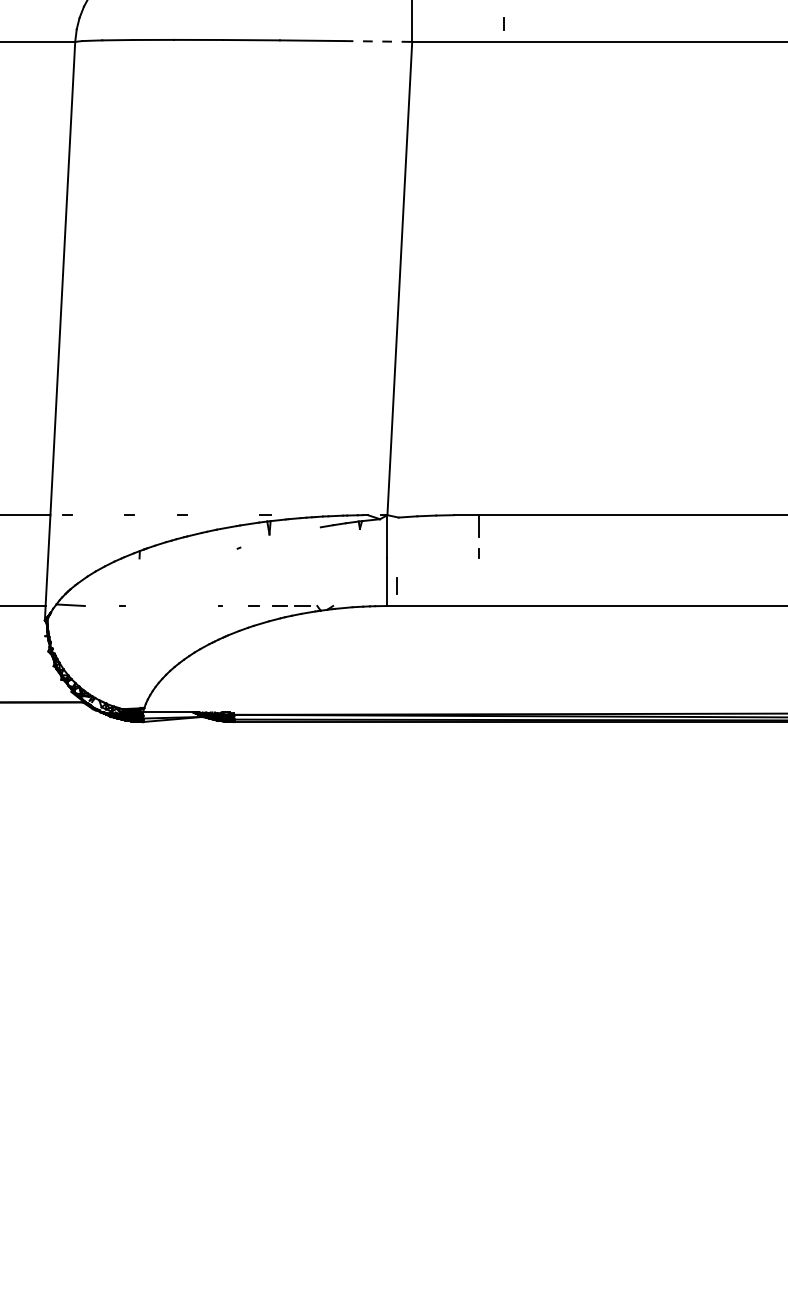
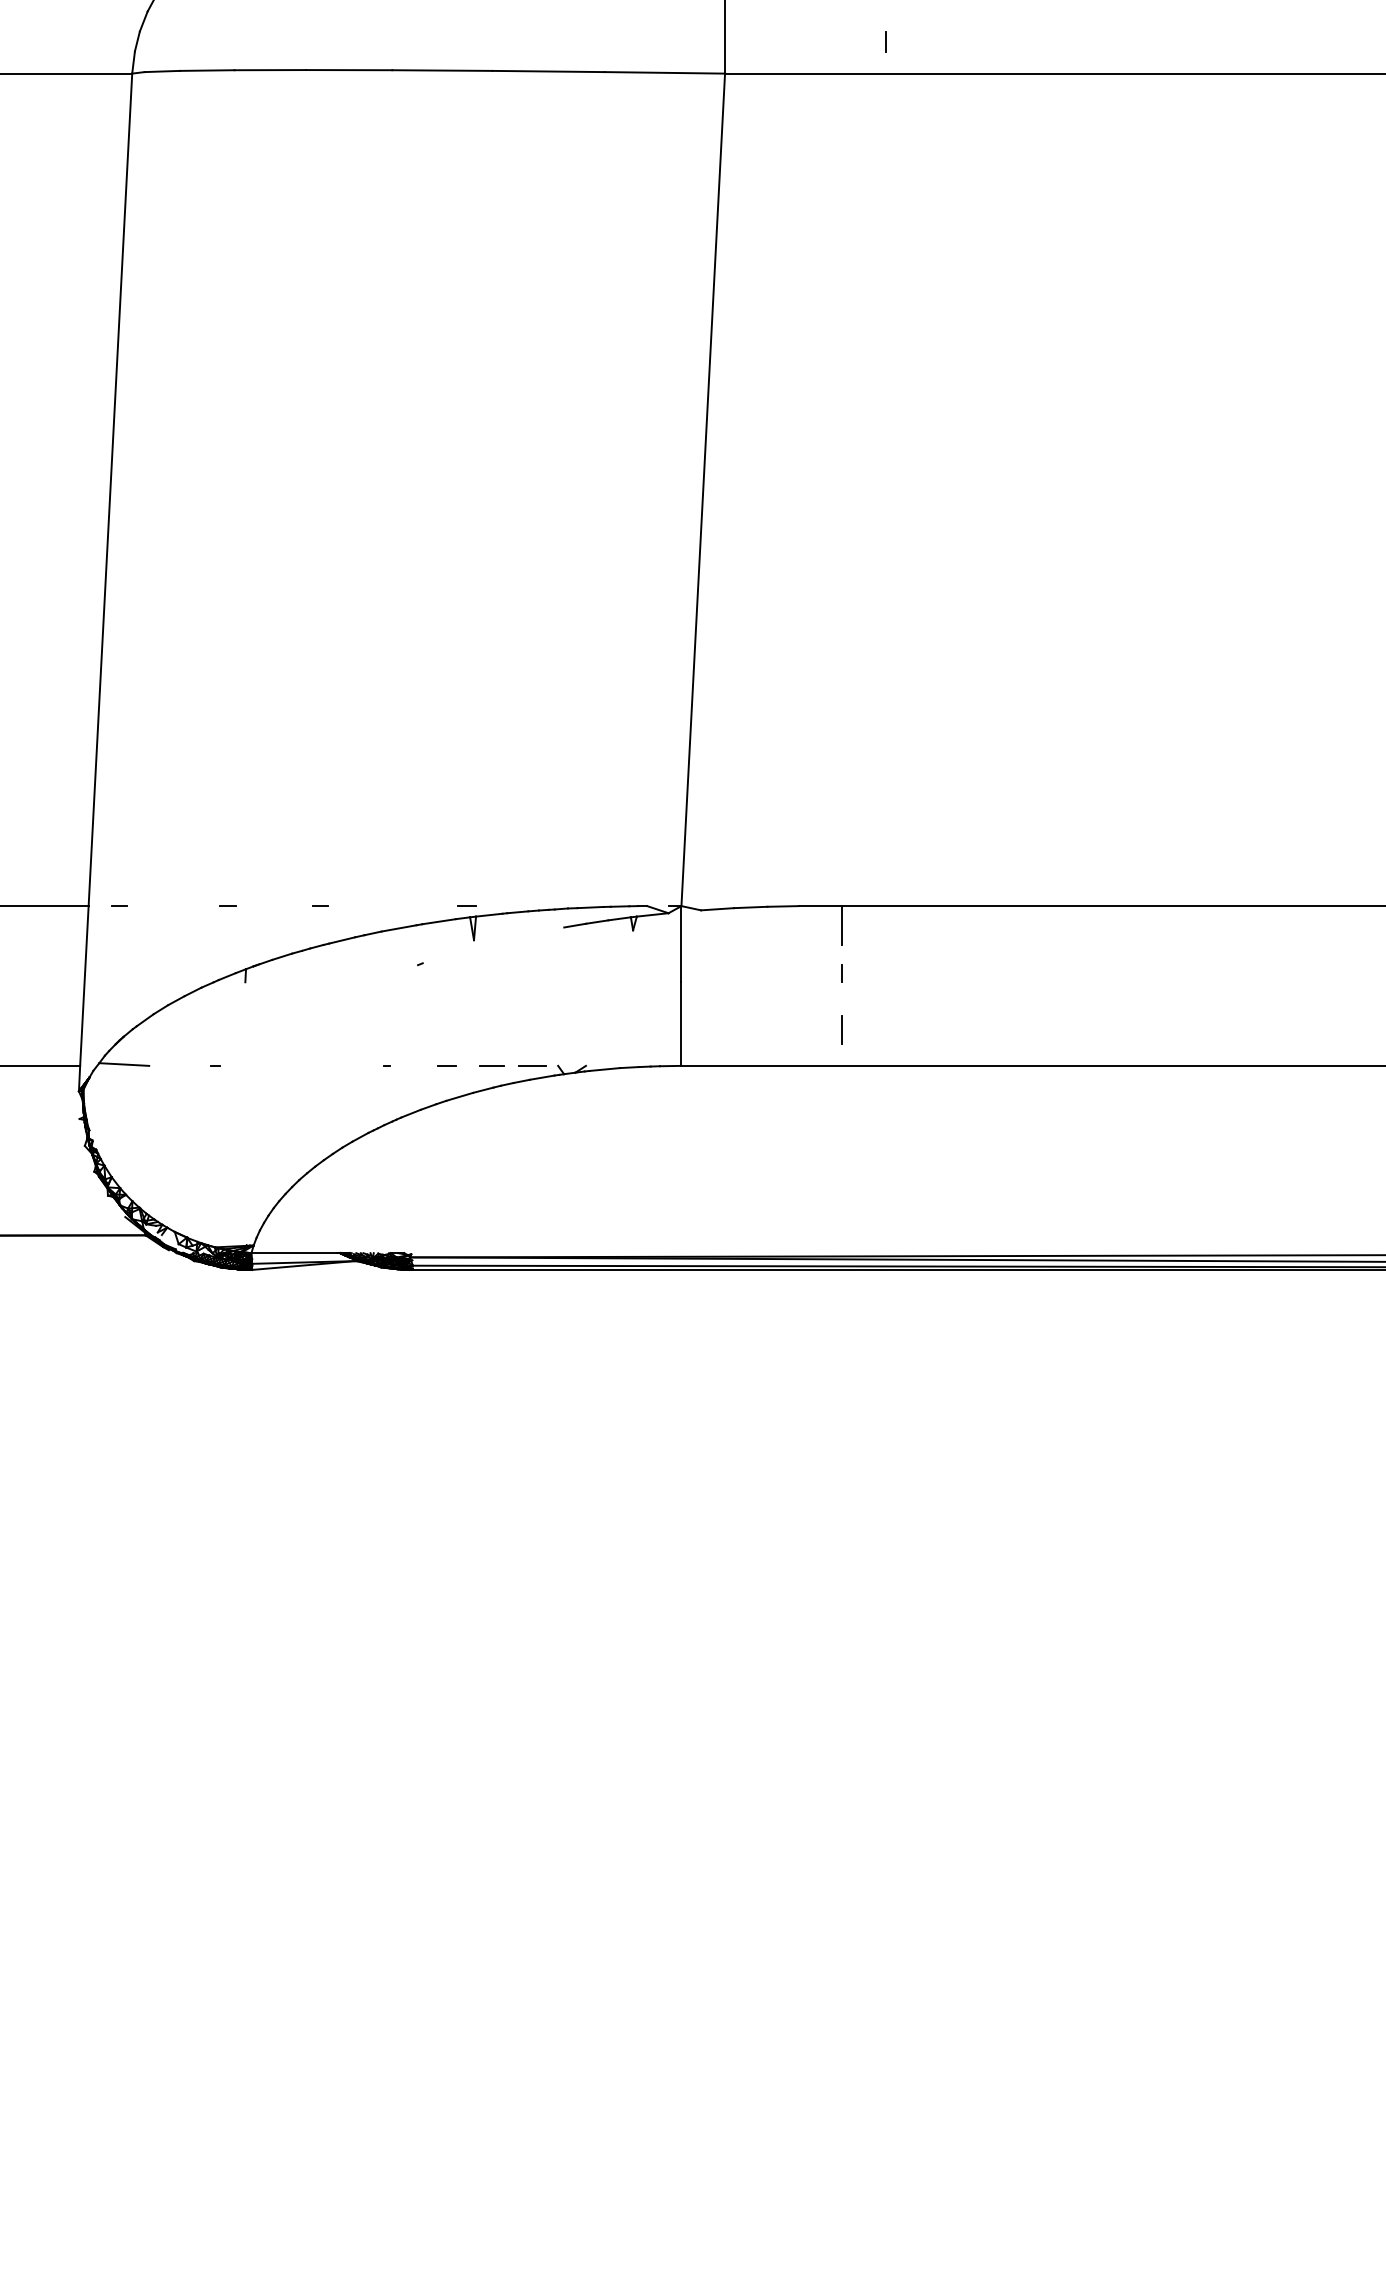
line: (378, 41) -> (665, 72), dashed -> solid
line: (396, 585) -> (841, 1029), moved

